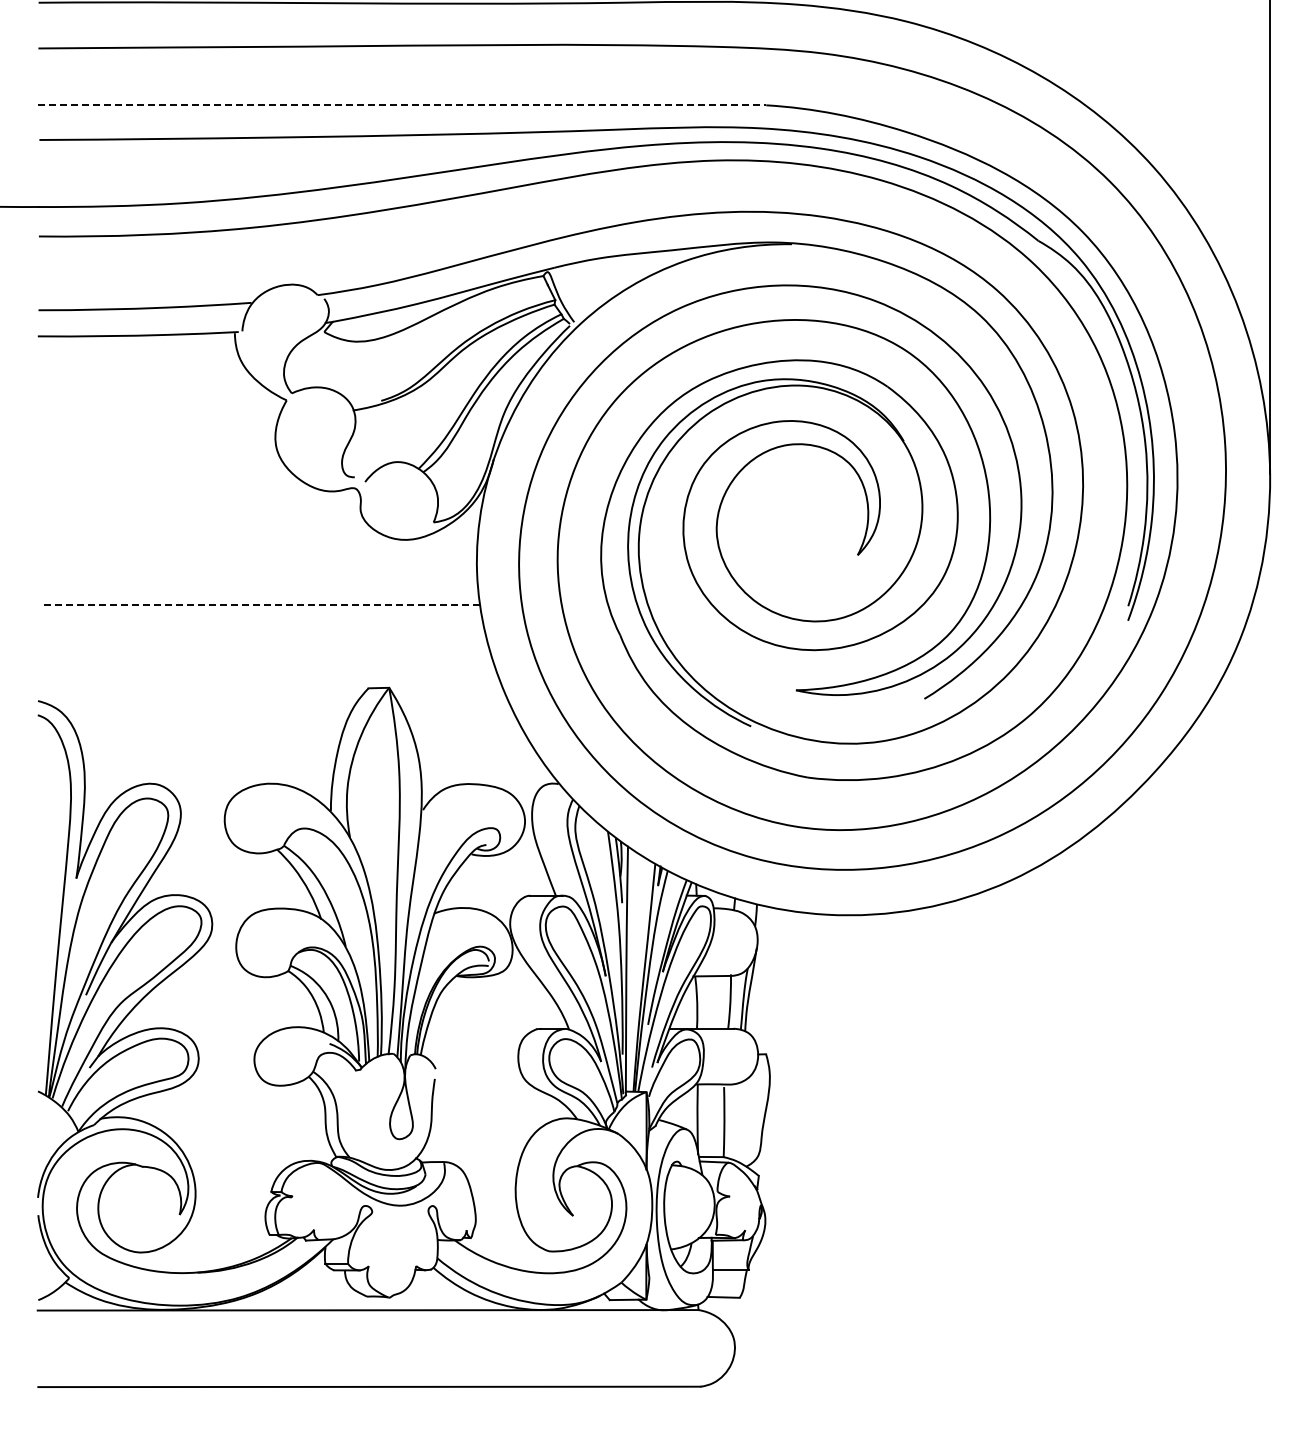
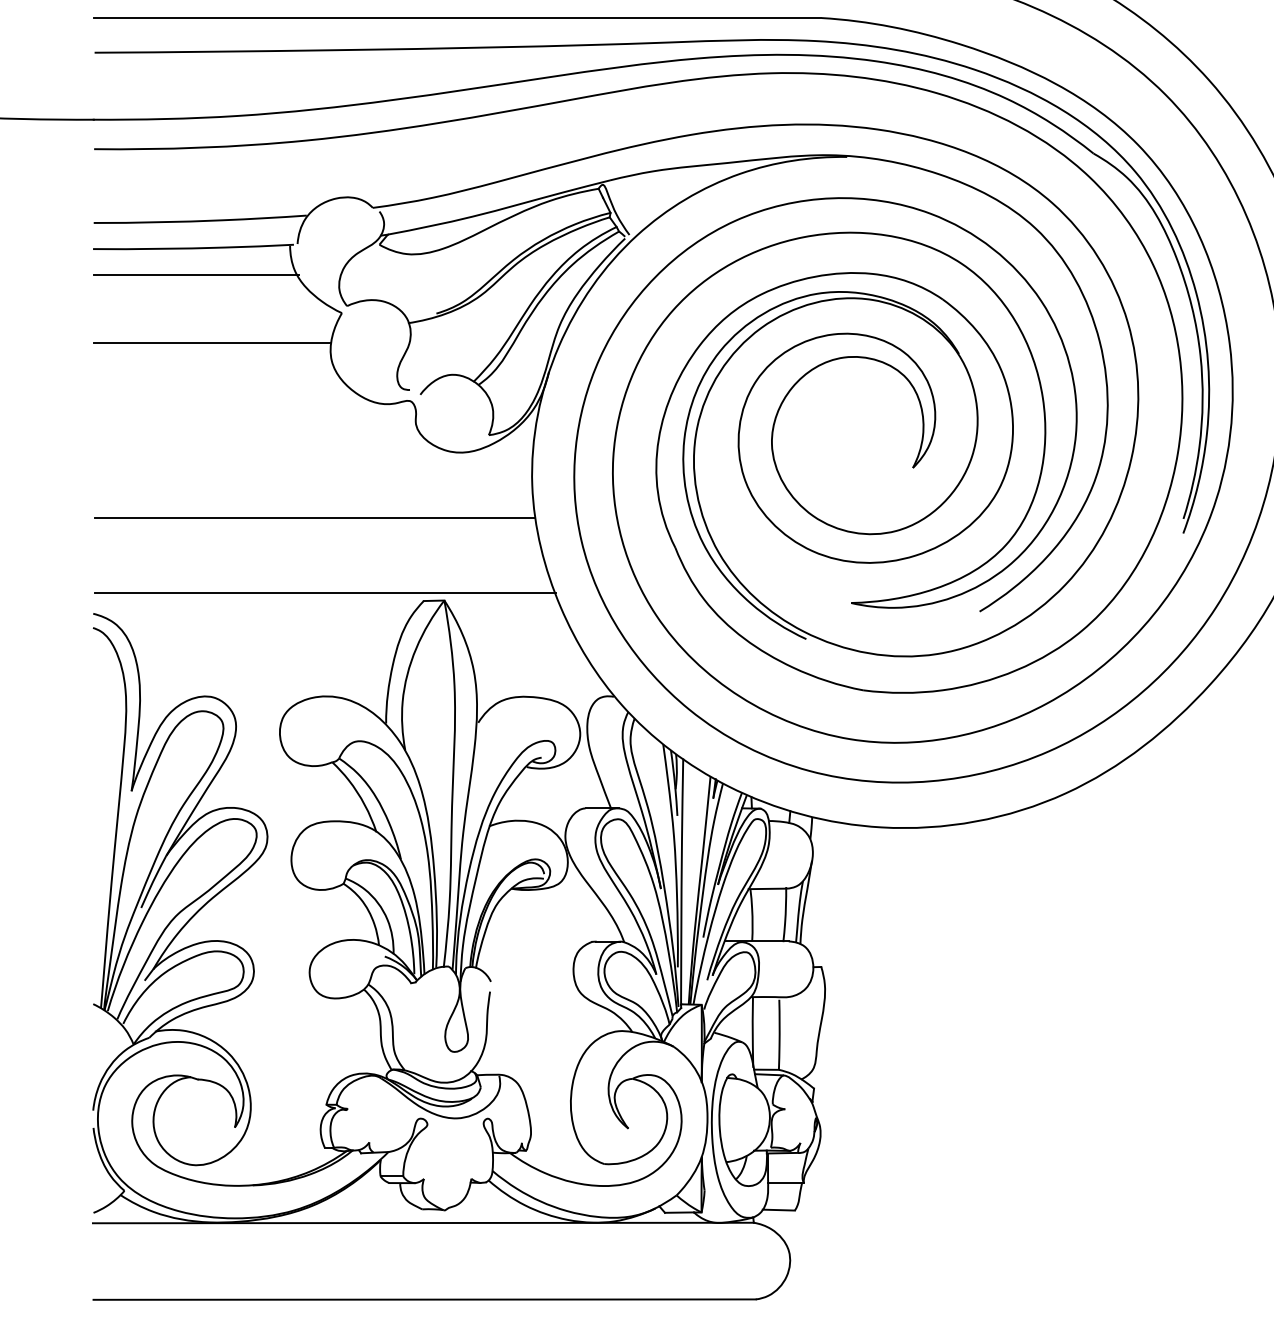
line: (402, 105) -> (457, 18), dashed -> solid
line: (141, 361) -> (196, 274), added
line: (156, 430) -> (211, 343), added
line: (259, 605) -> (314, 518), dashed -> solid
line: (270, 680) -> (325, 593), added

